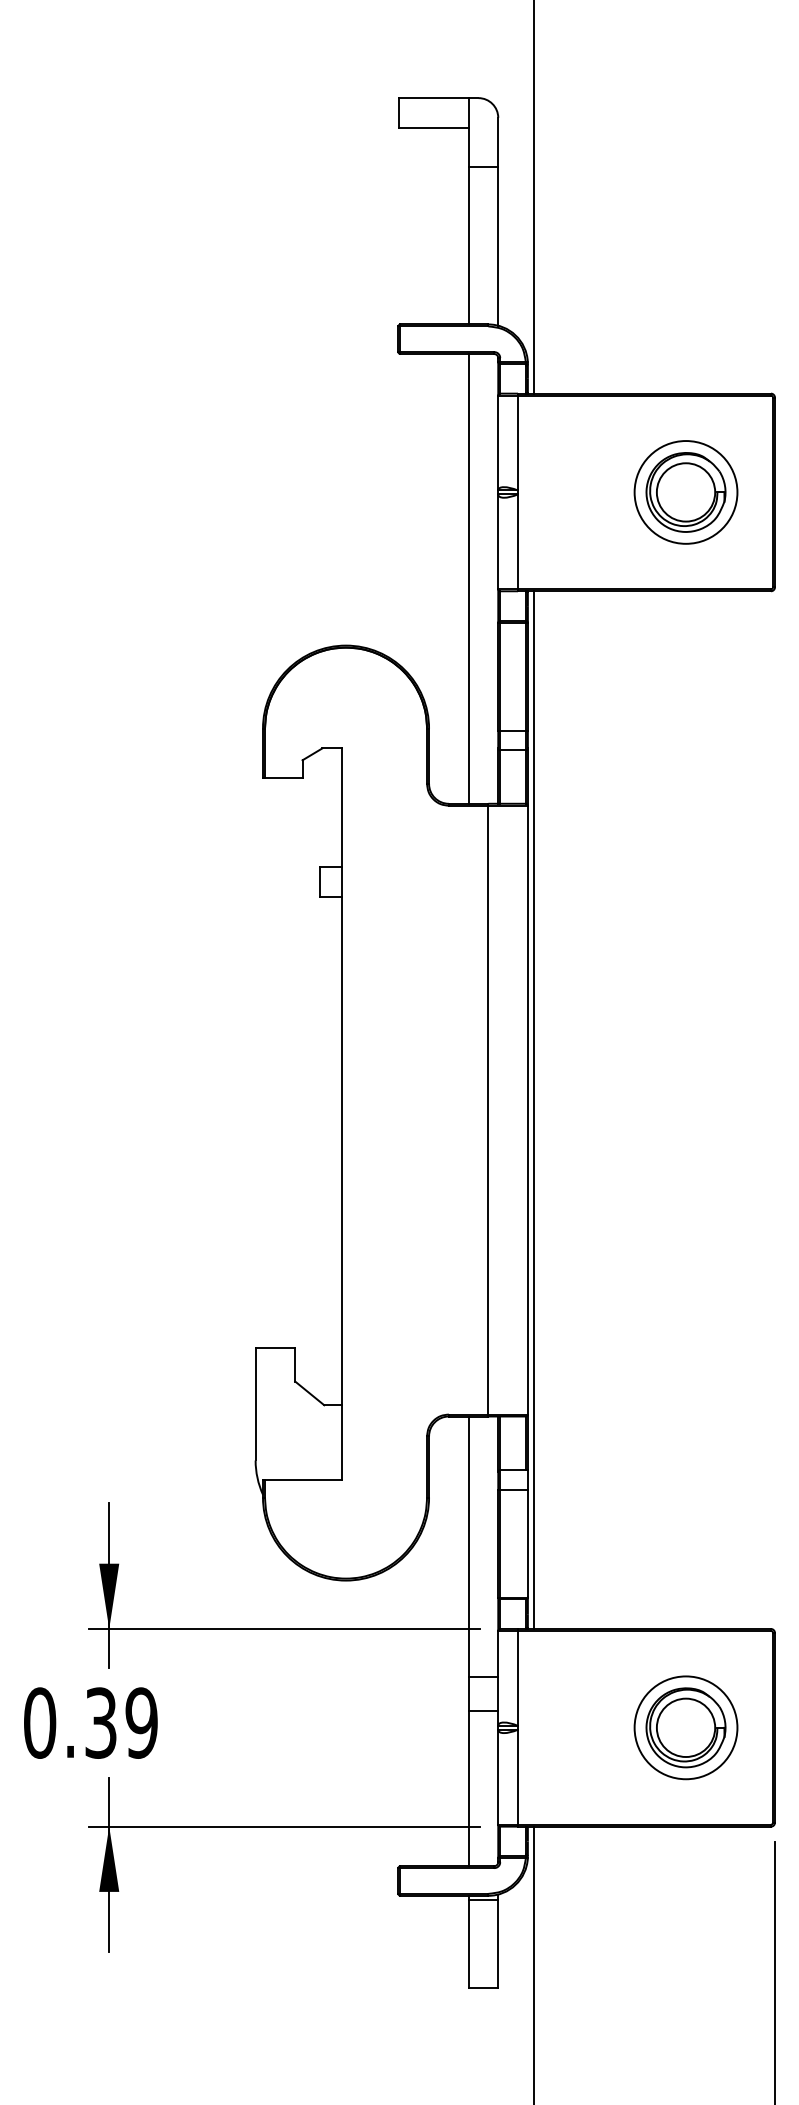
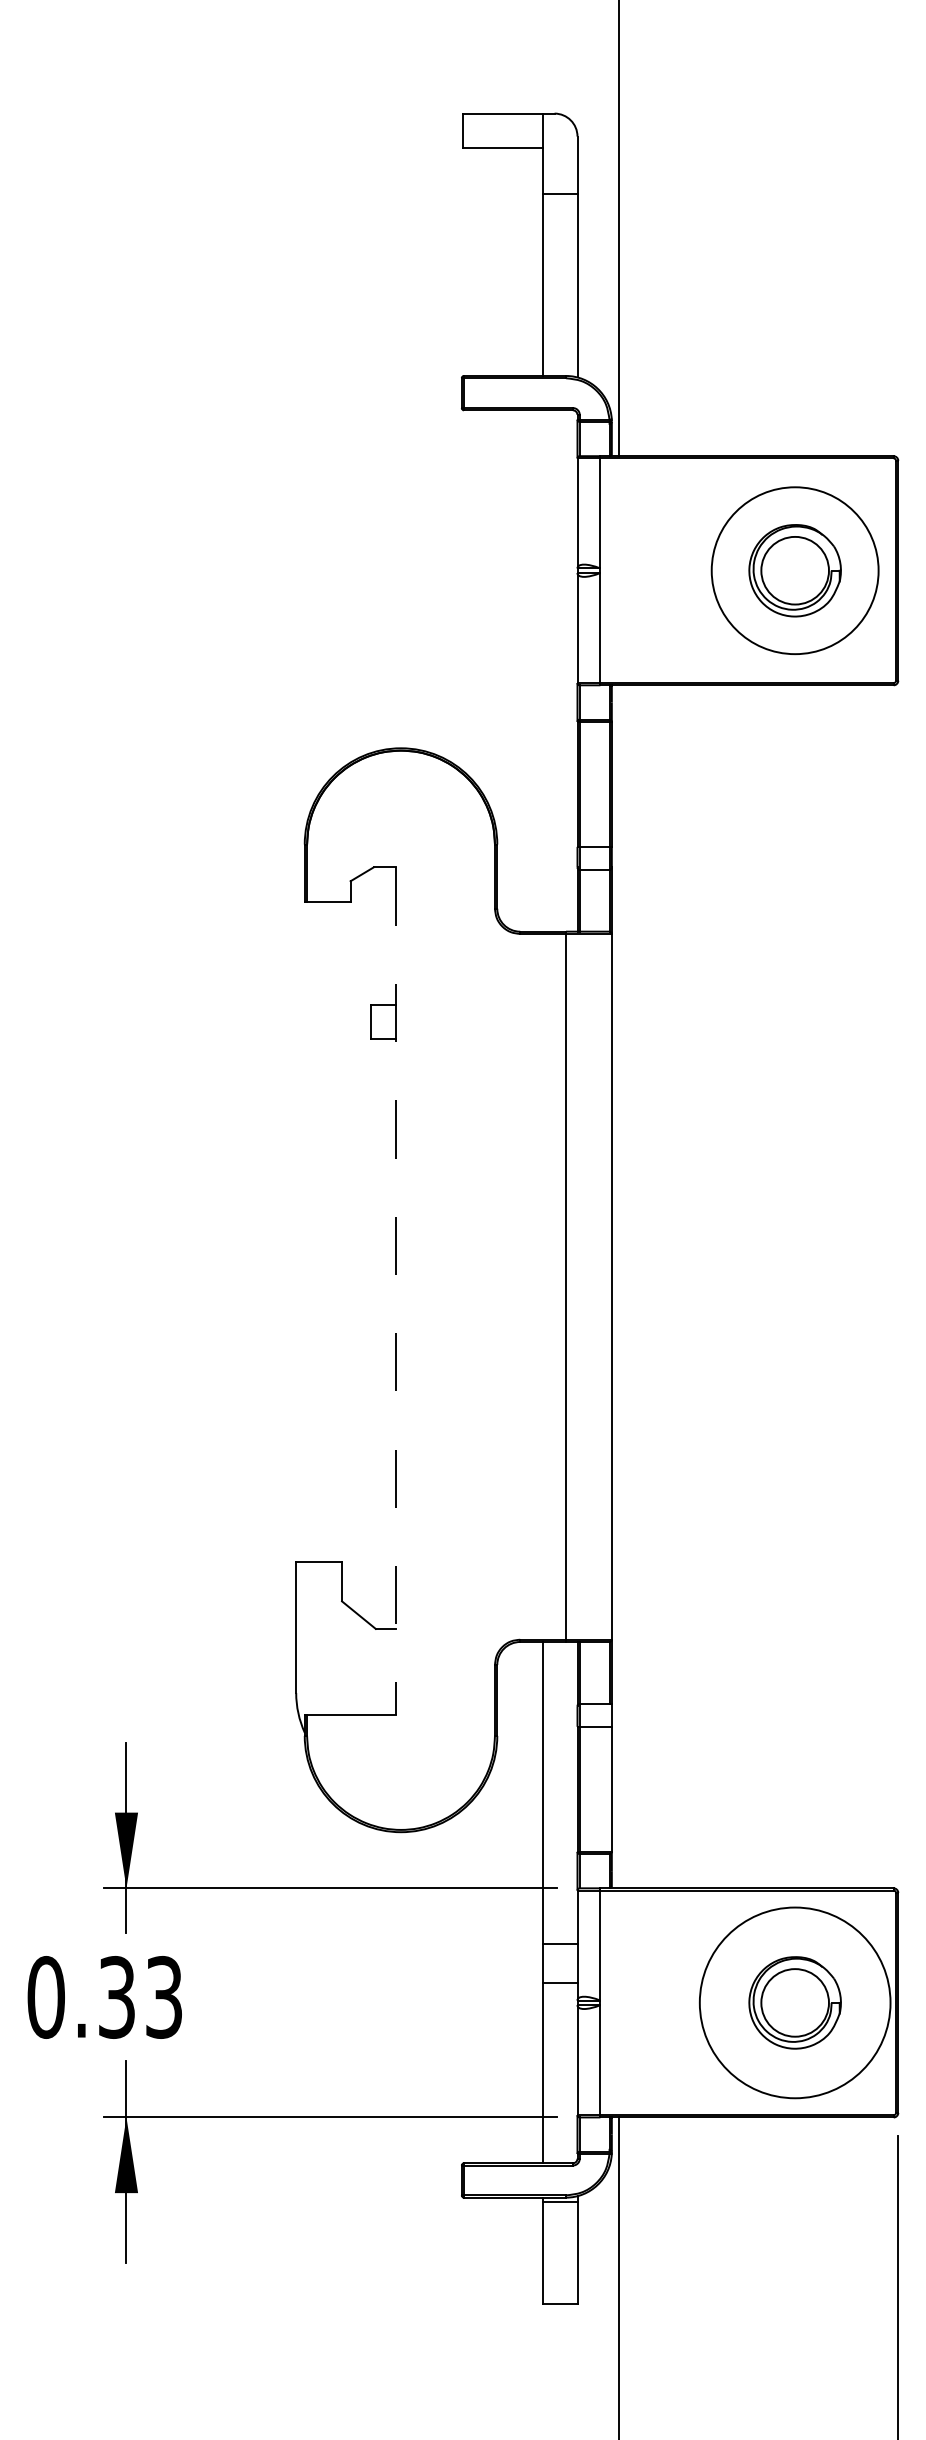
circle: (685, 492) -> (794, 570), size x1.4
line: (468, 578) -> (543, 670), removed
line: (533, 1109) -> (618, 1286), removed
line: (342, 1114) -> (396, 1291), solid -> dashed
text: (141, 1723) -> (163, 1997), 0.39 -> 0.33
circle: (685, 1727) -> (794, 2002), size x1.6

